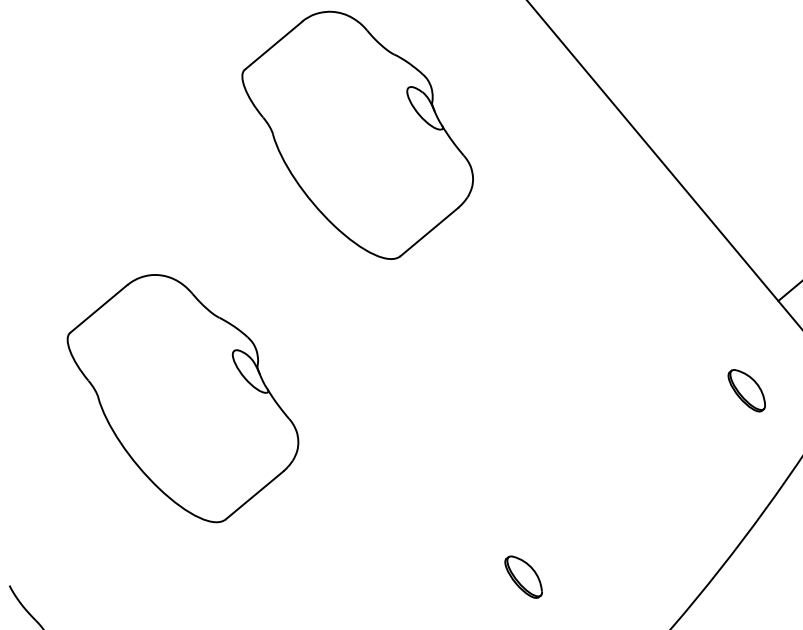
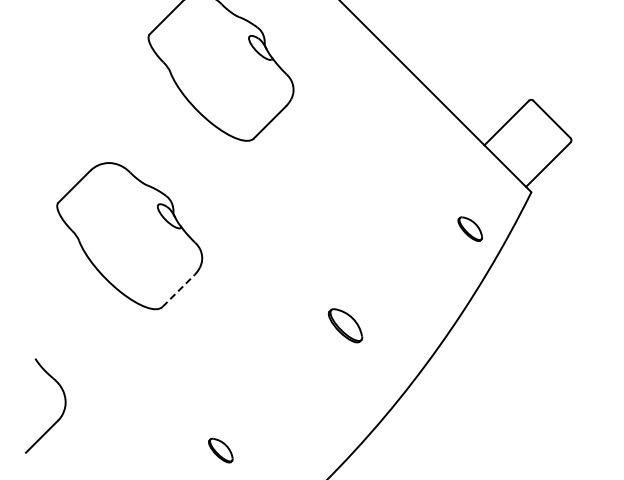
part: (745, 389) -> (469, 228), moved
line: (254, 494) -> (178, 290), solid -> dashed
part: (523, 576) -> (345, 325), size x1.4

